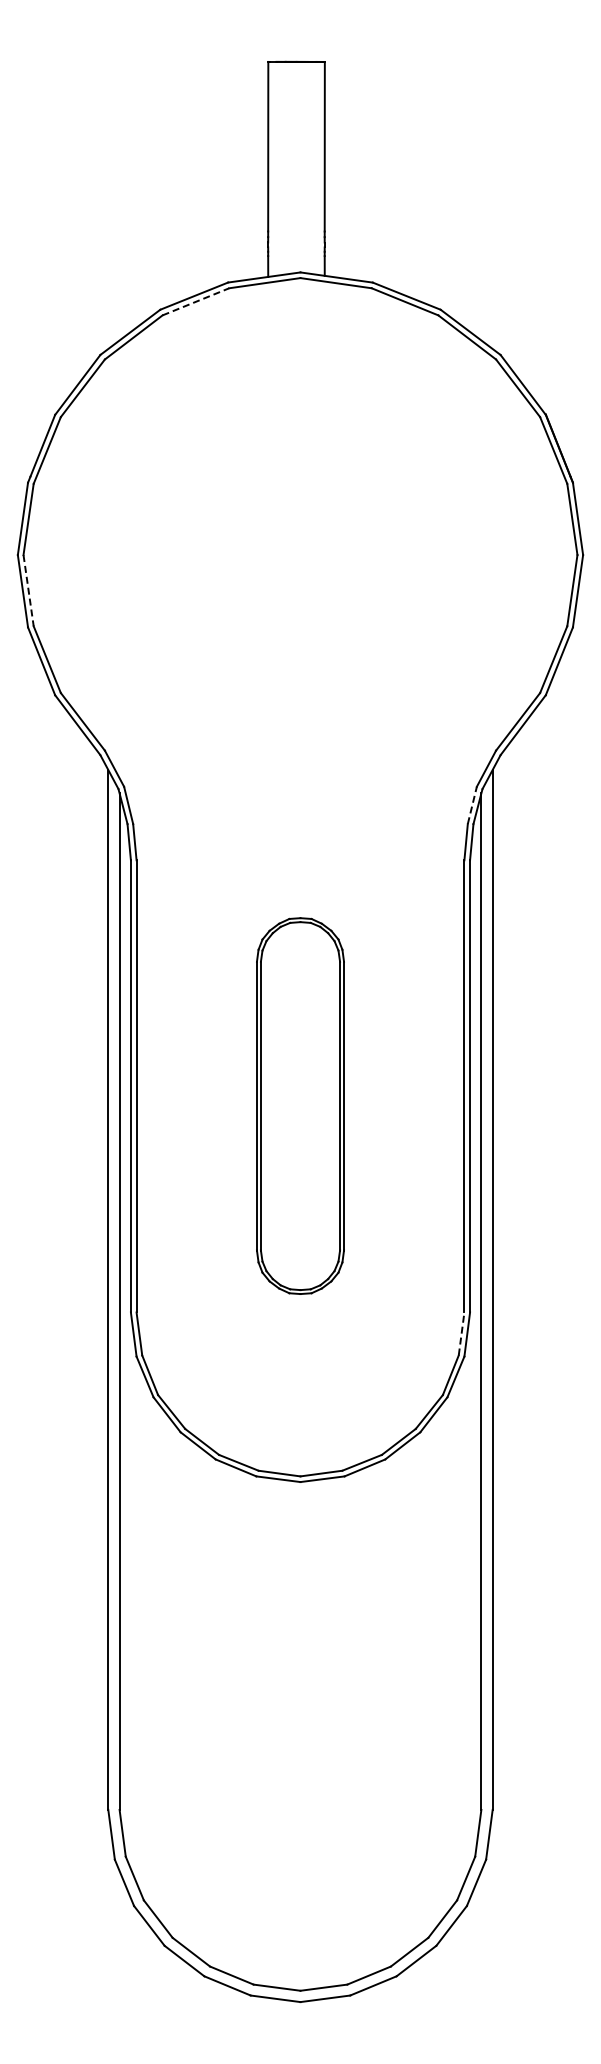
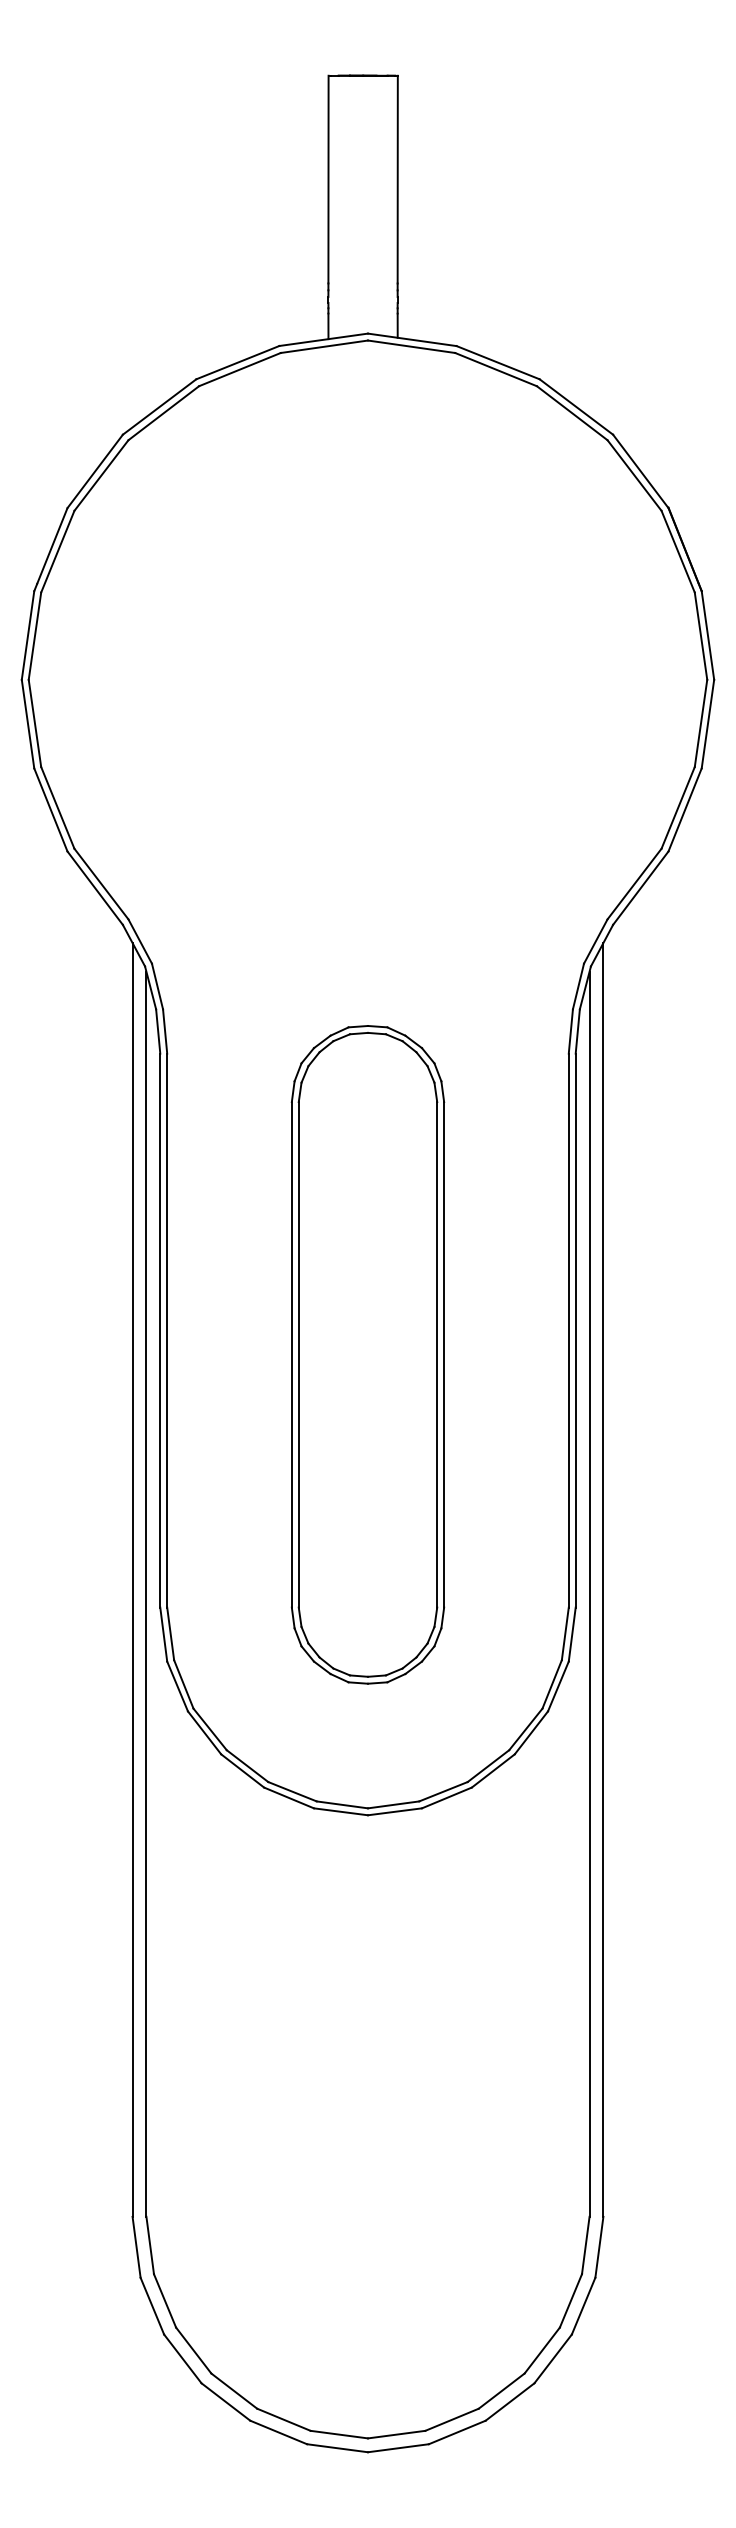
line: (196, 301) -> (240, 369), dashed -> solid
line: (28, 590) -> (34, 723), dashed -> solid
line: (472, 804) -> (578, 985), dashed -> solid
part: (300, 1105) -> (368, 1354), size x1.43
line: (461, 1333) -> (565, 1633), dashed -> solid

